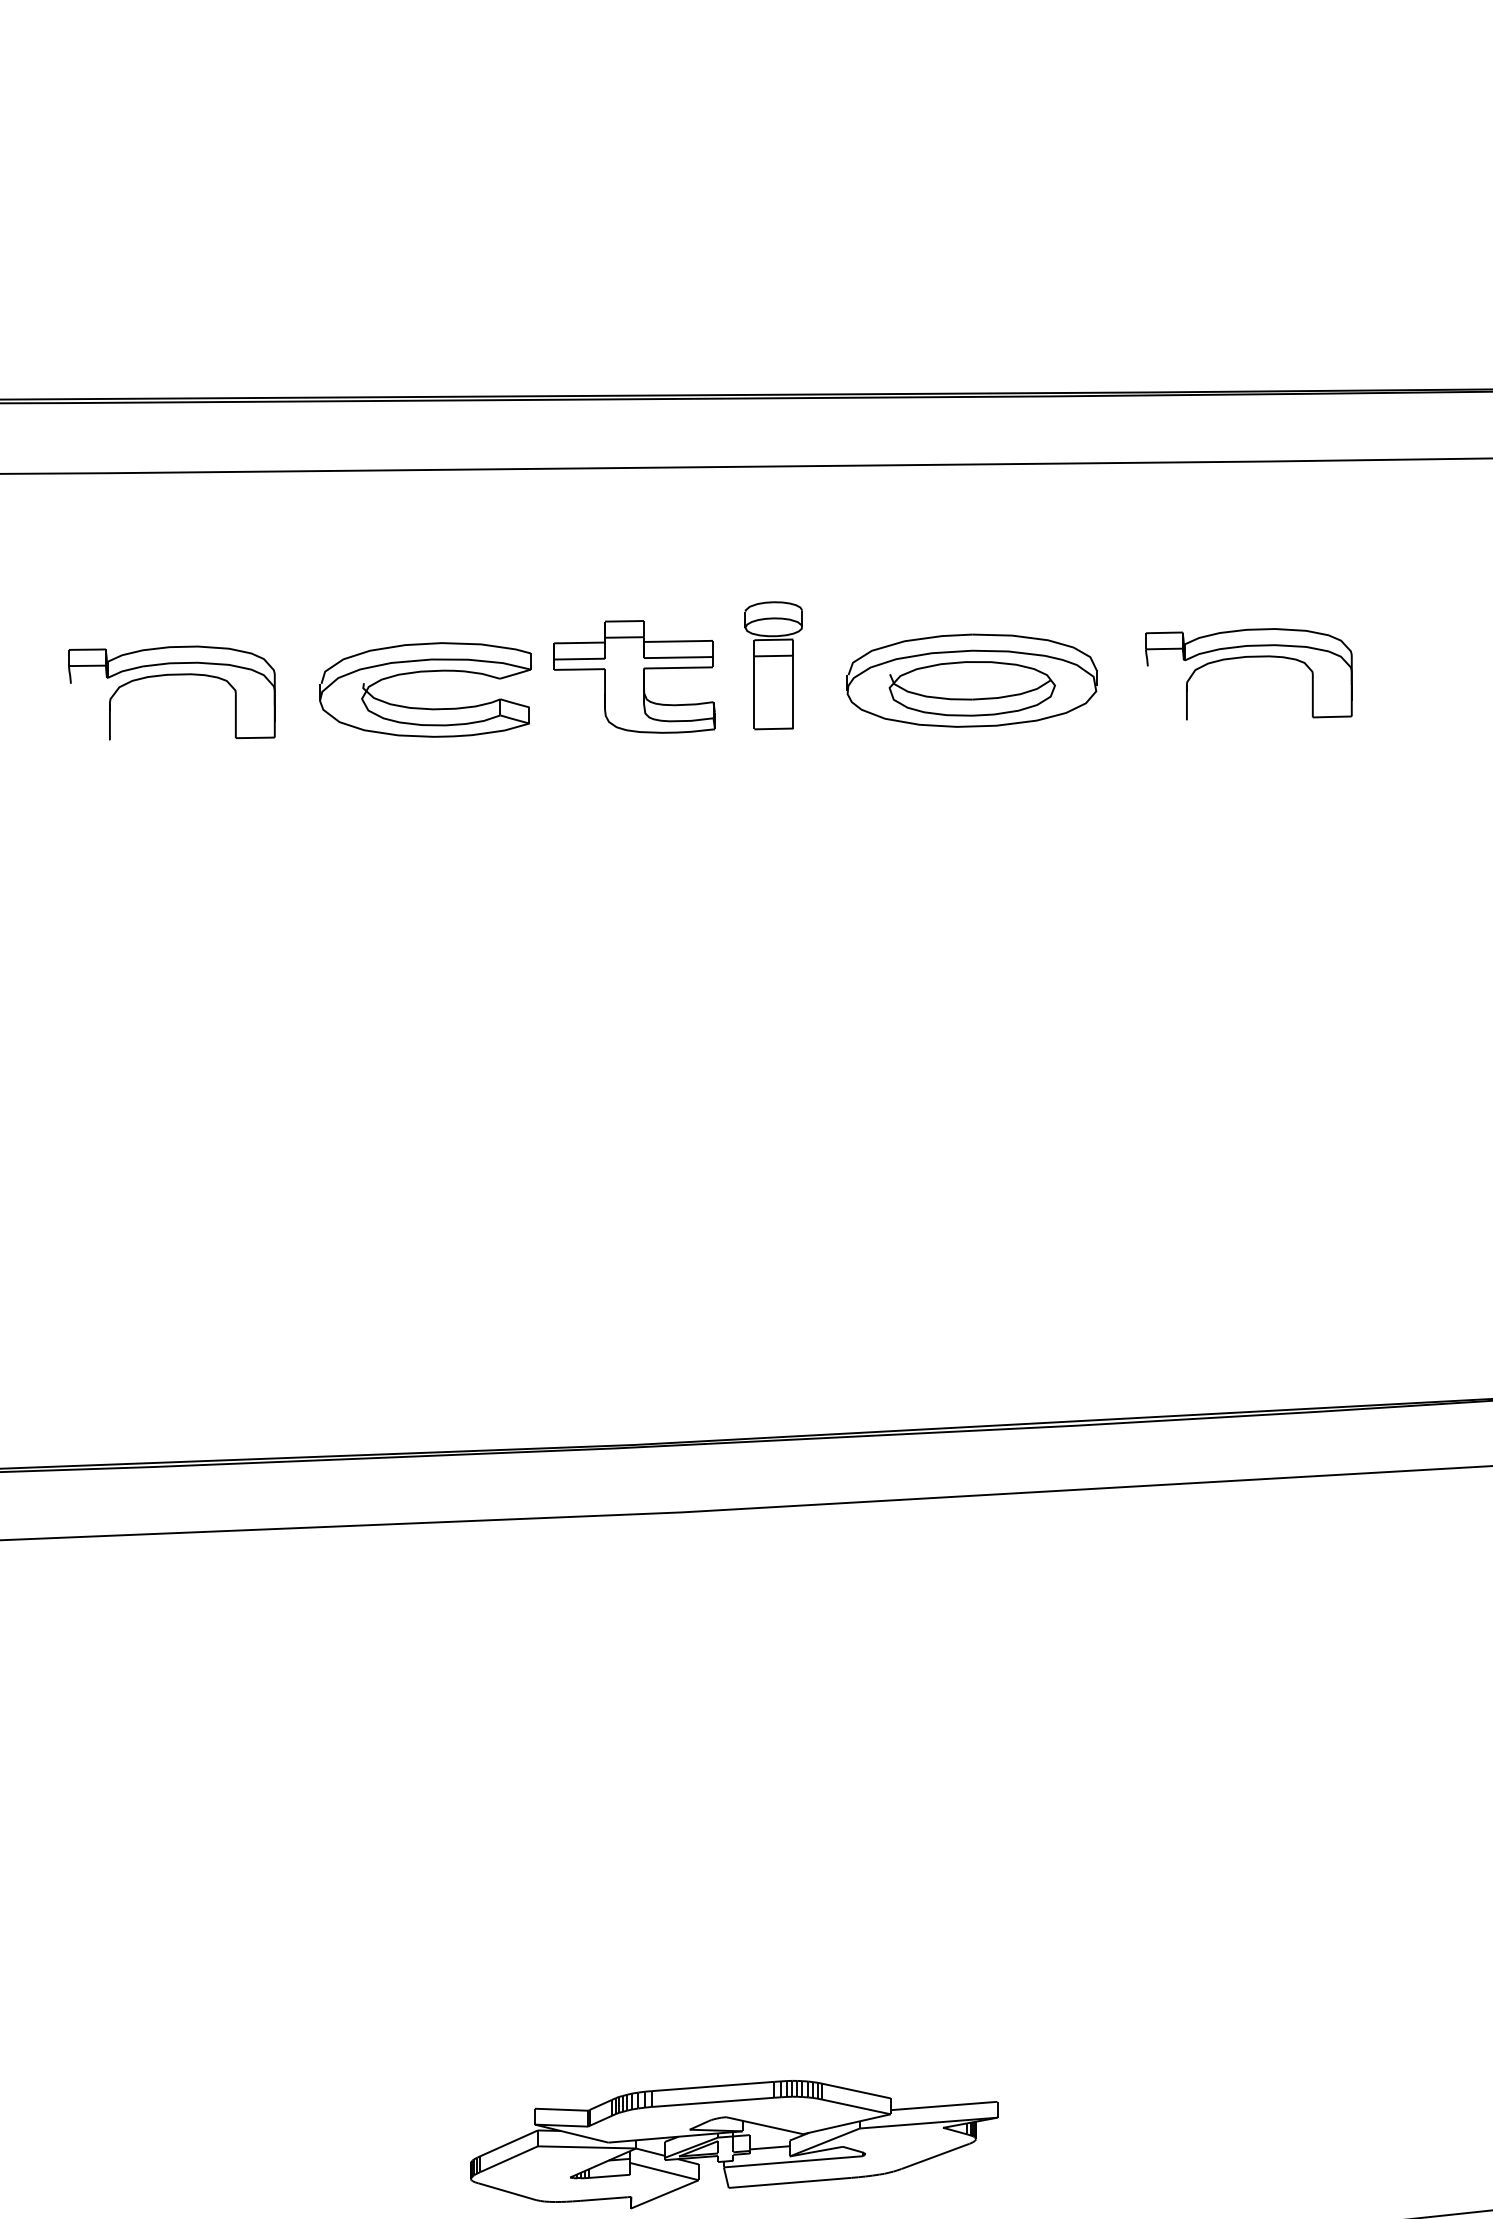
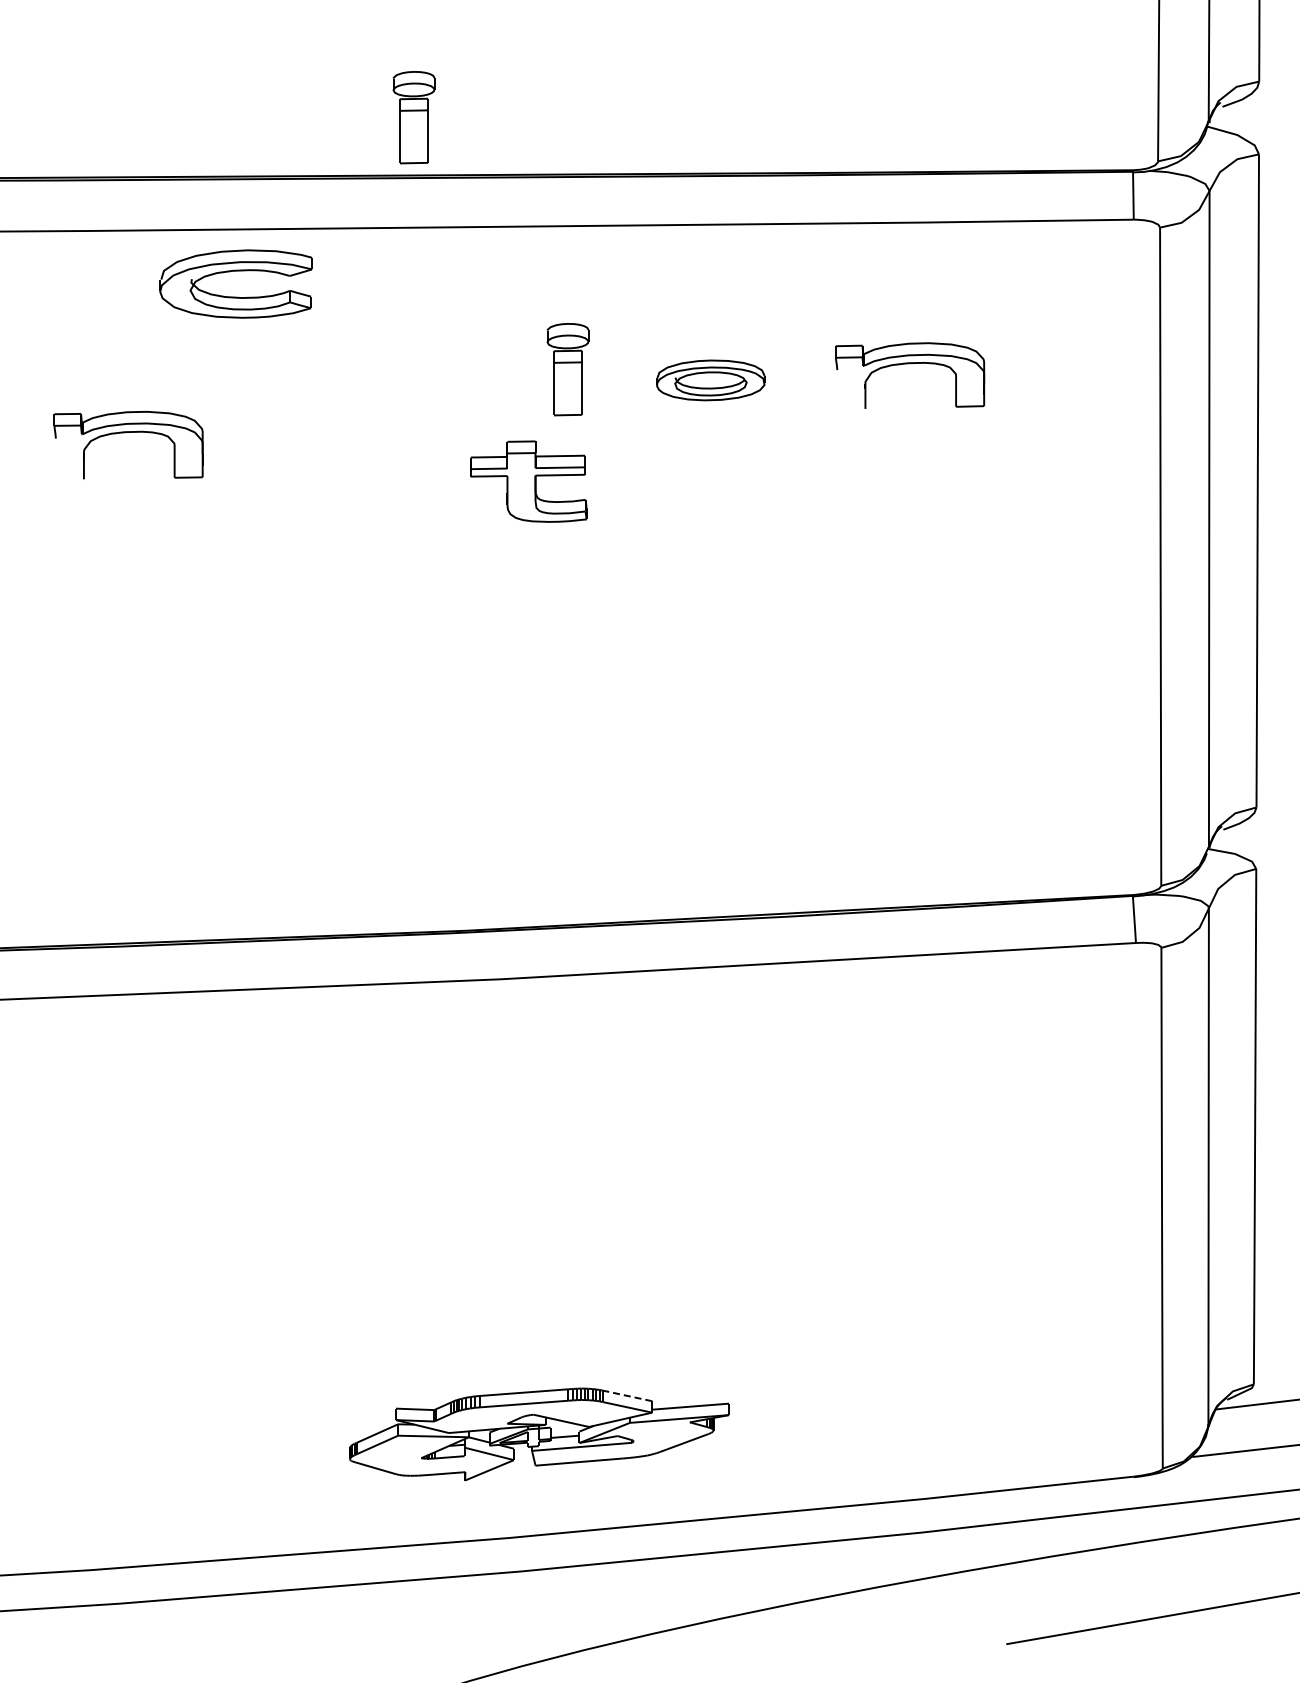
part: (559, 315) -> (413, 117), added
part: (424, 672) -> (235, 271), moved
part: (166, 676) -> (124, 433), moved
part: (634, 676) -> (528, 481), moved
part: (971, 680) -> (710, 380), size x0.6
line: (855, 2090) -> (626, 1395), solid -> dashed

